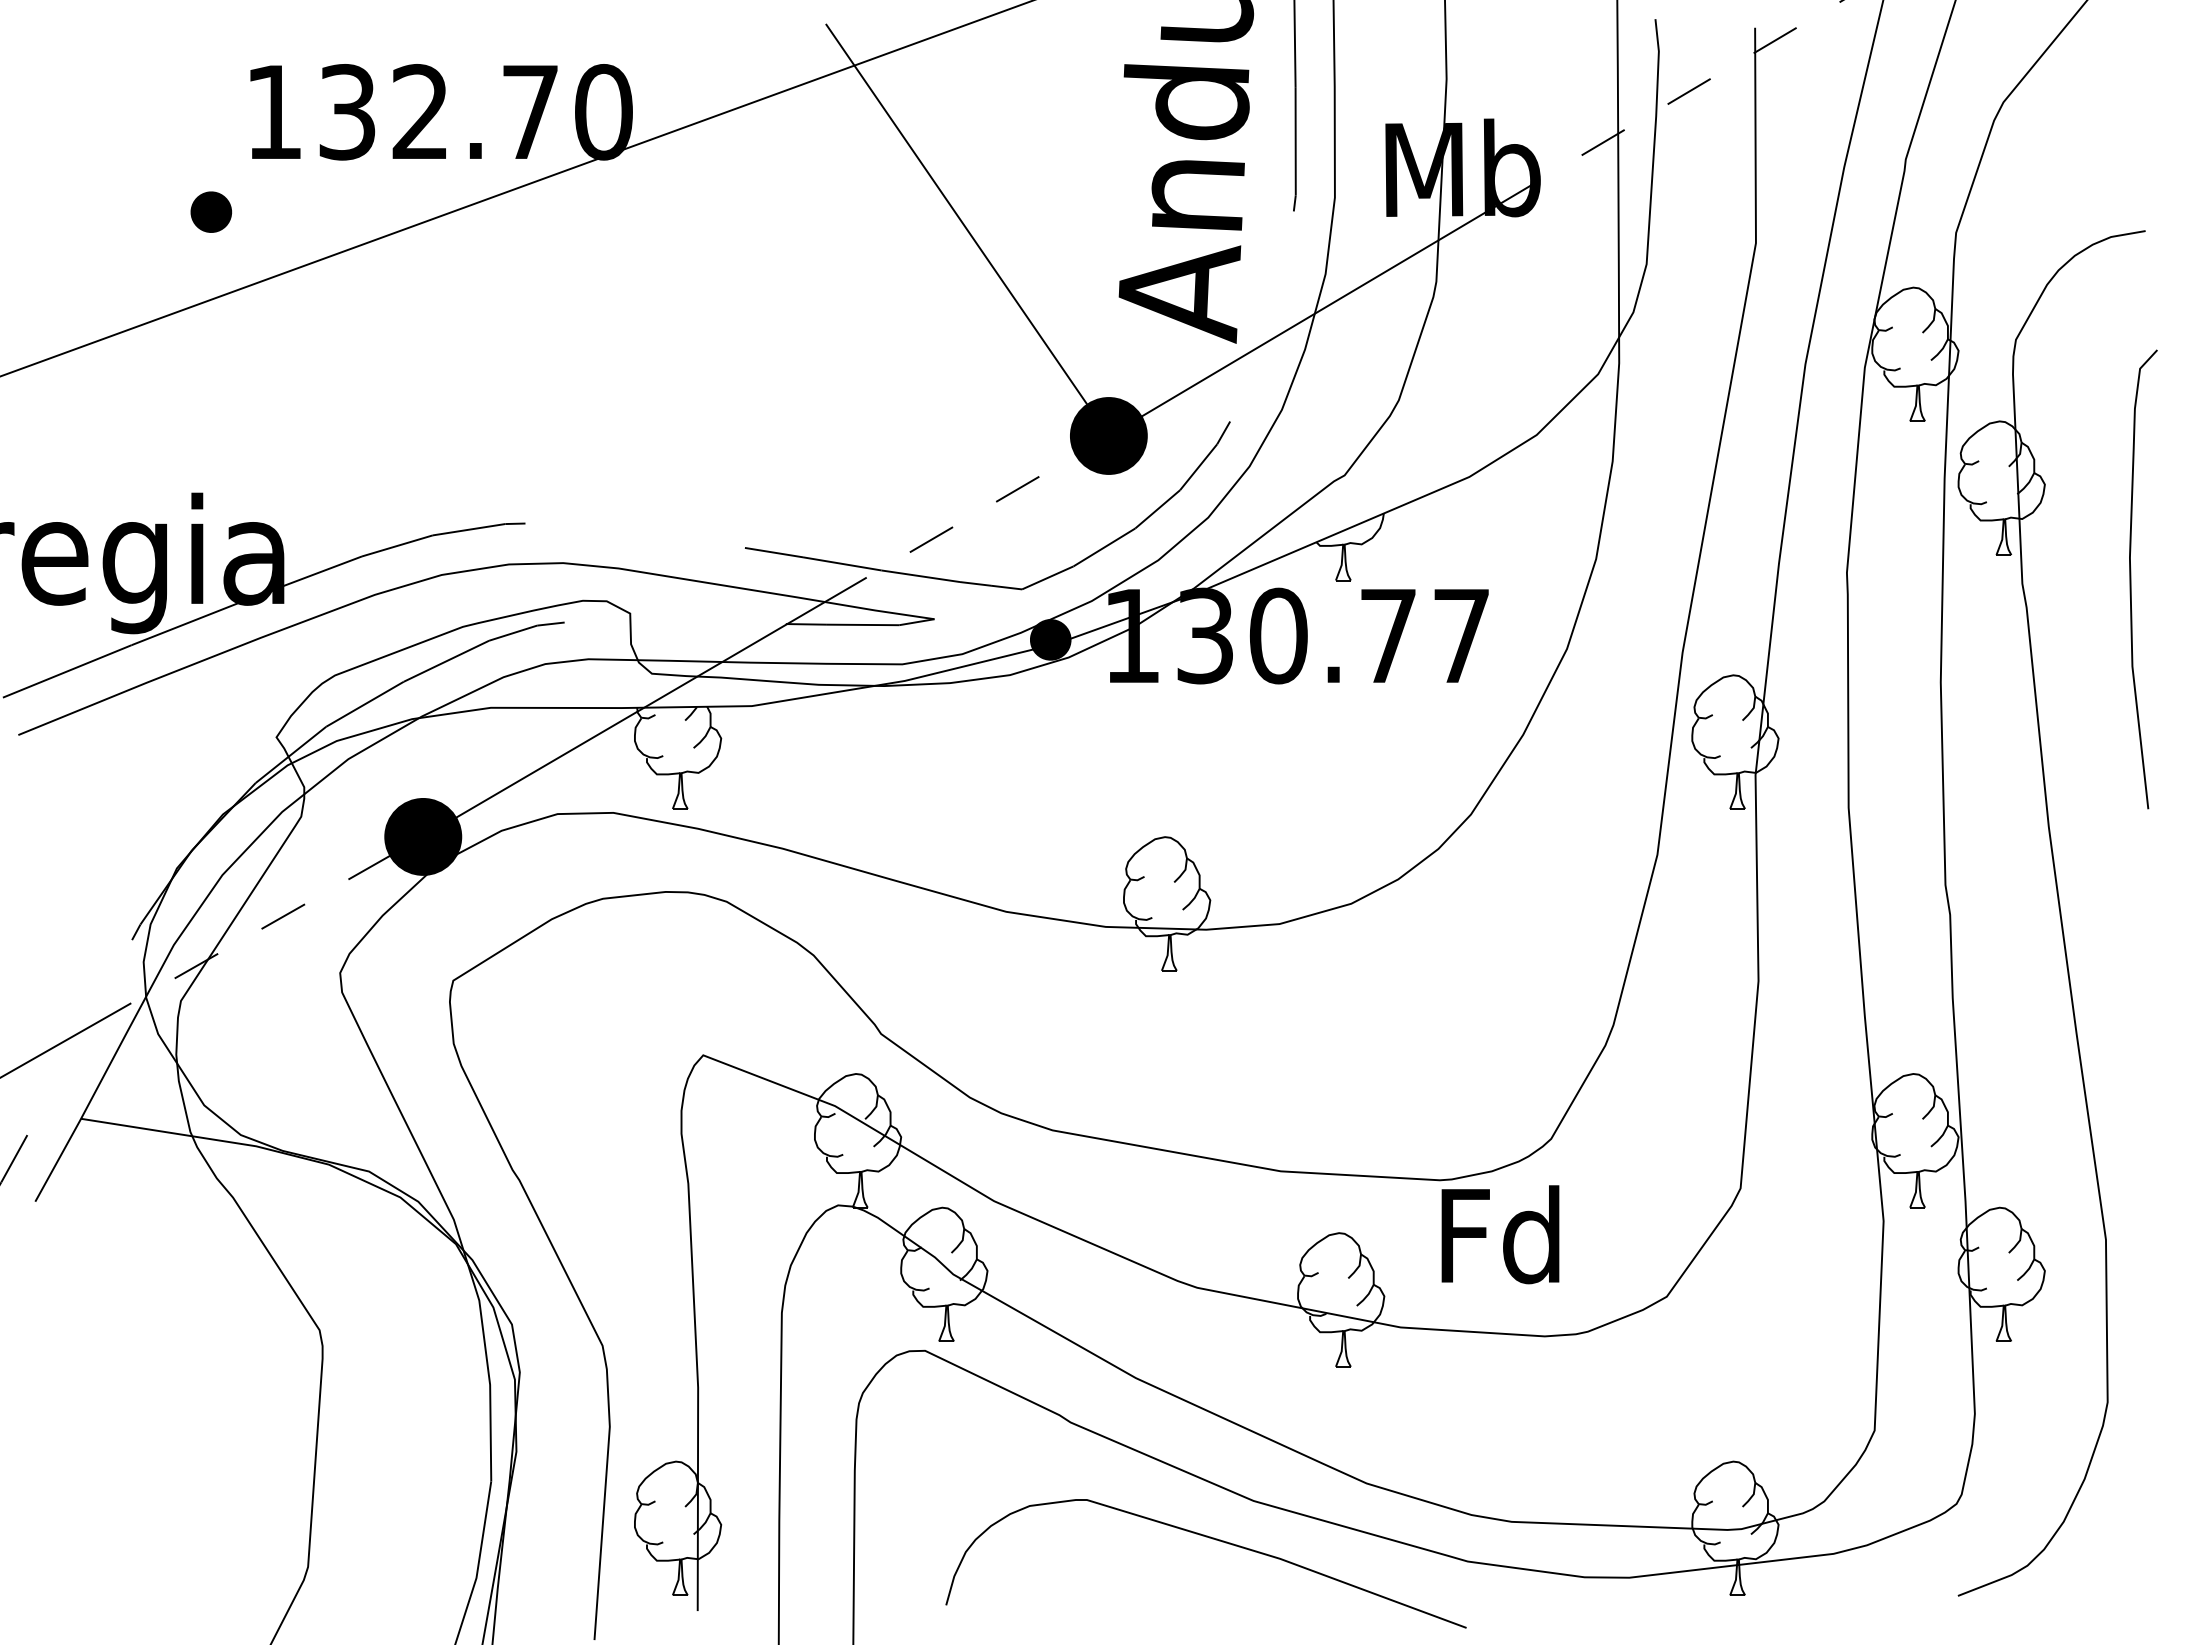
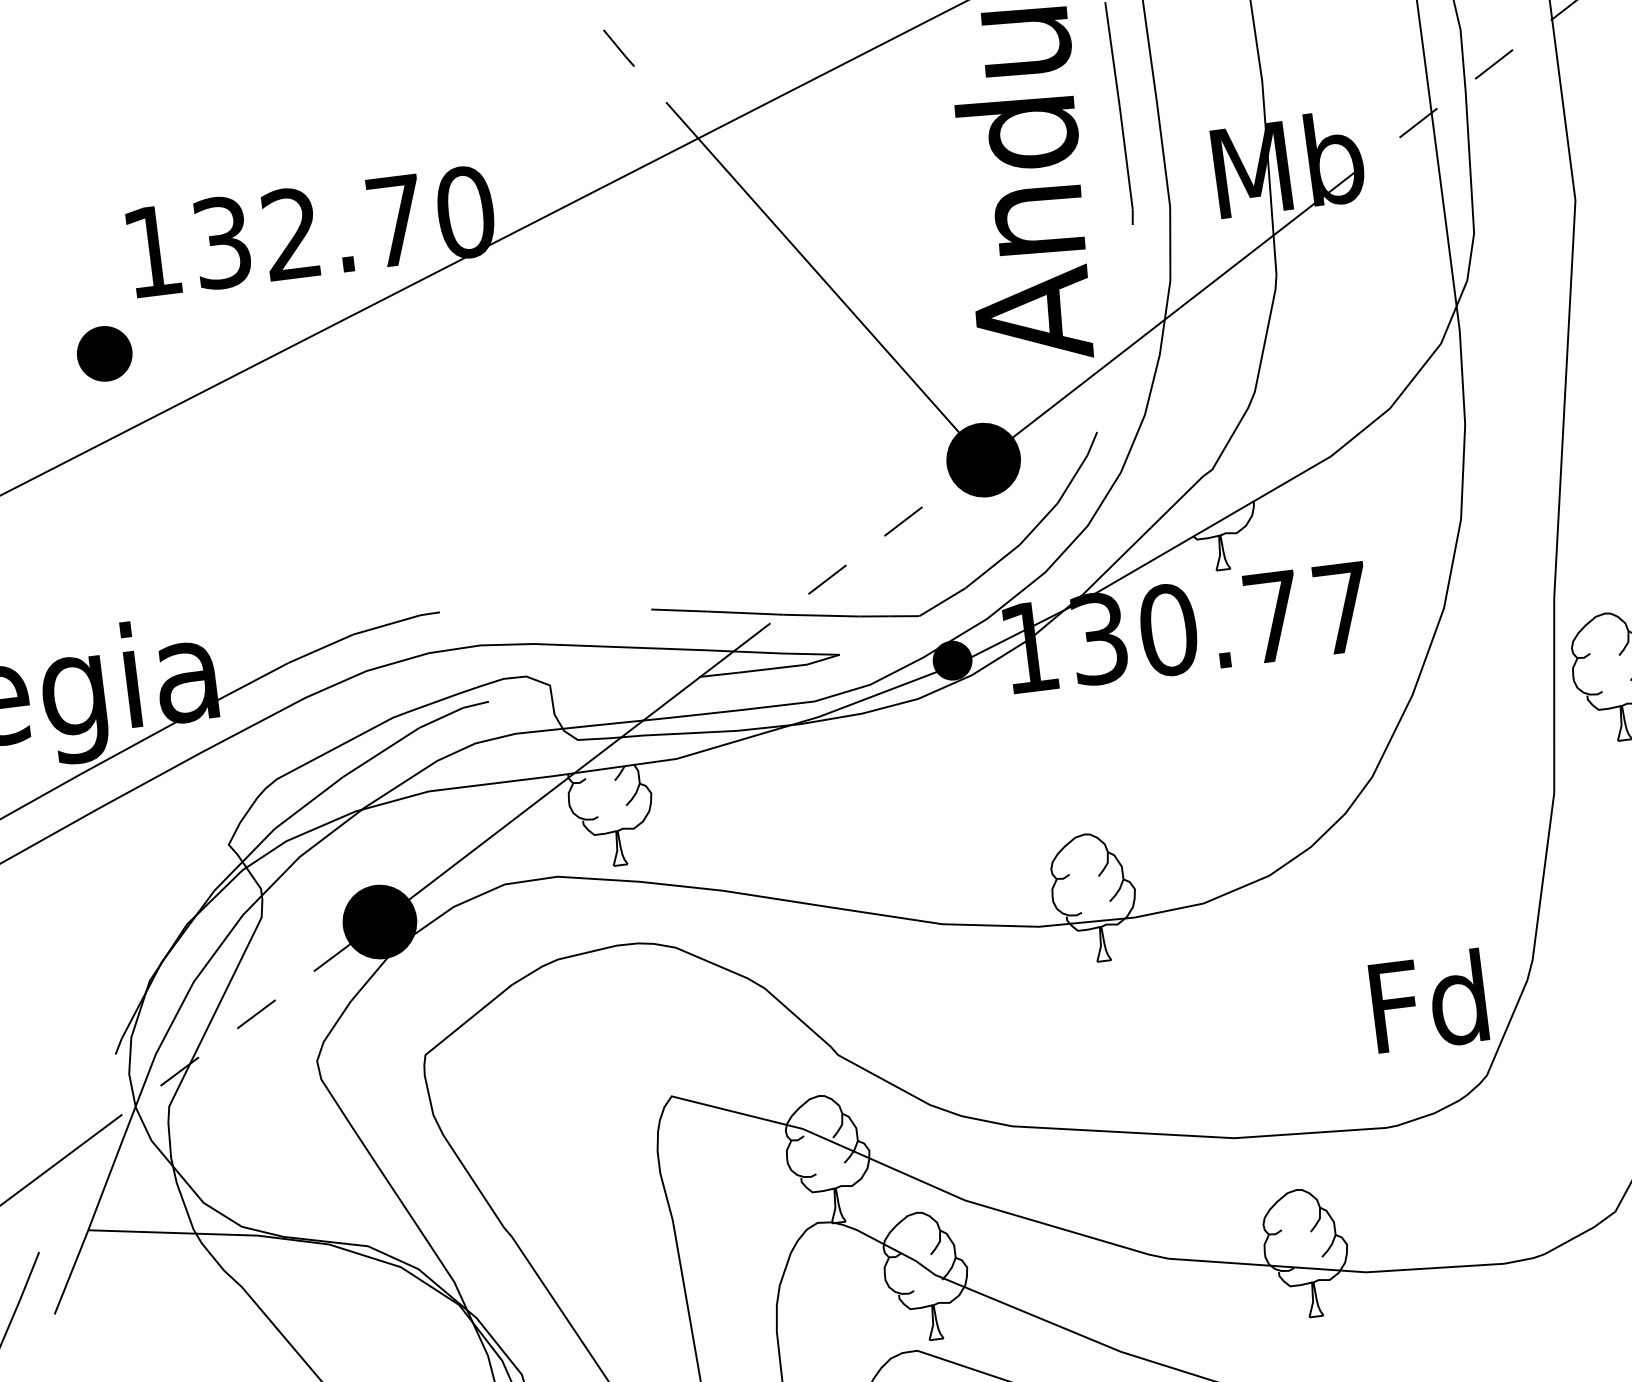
part: (211, 211) -> (104, 353), size x1.4
text: (1500, 1234) -> (1428, 1001), moved

